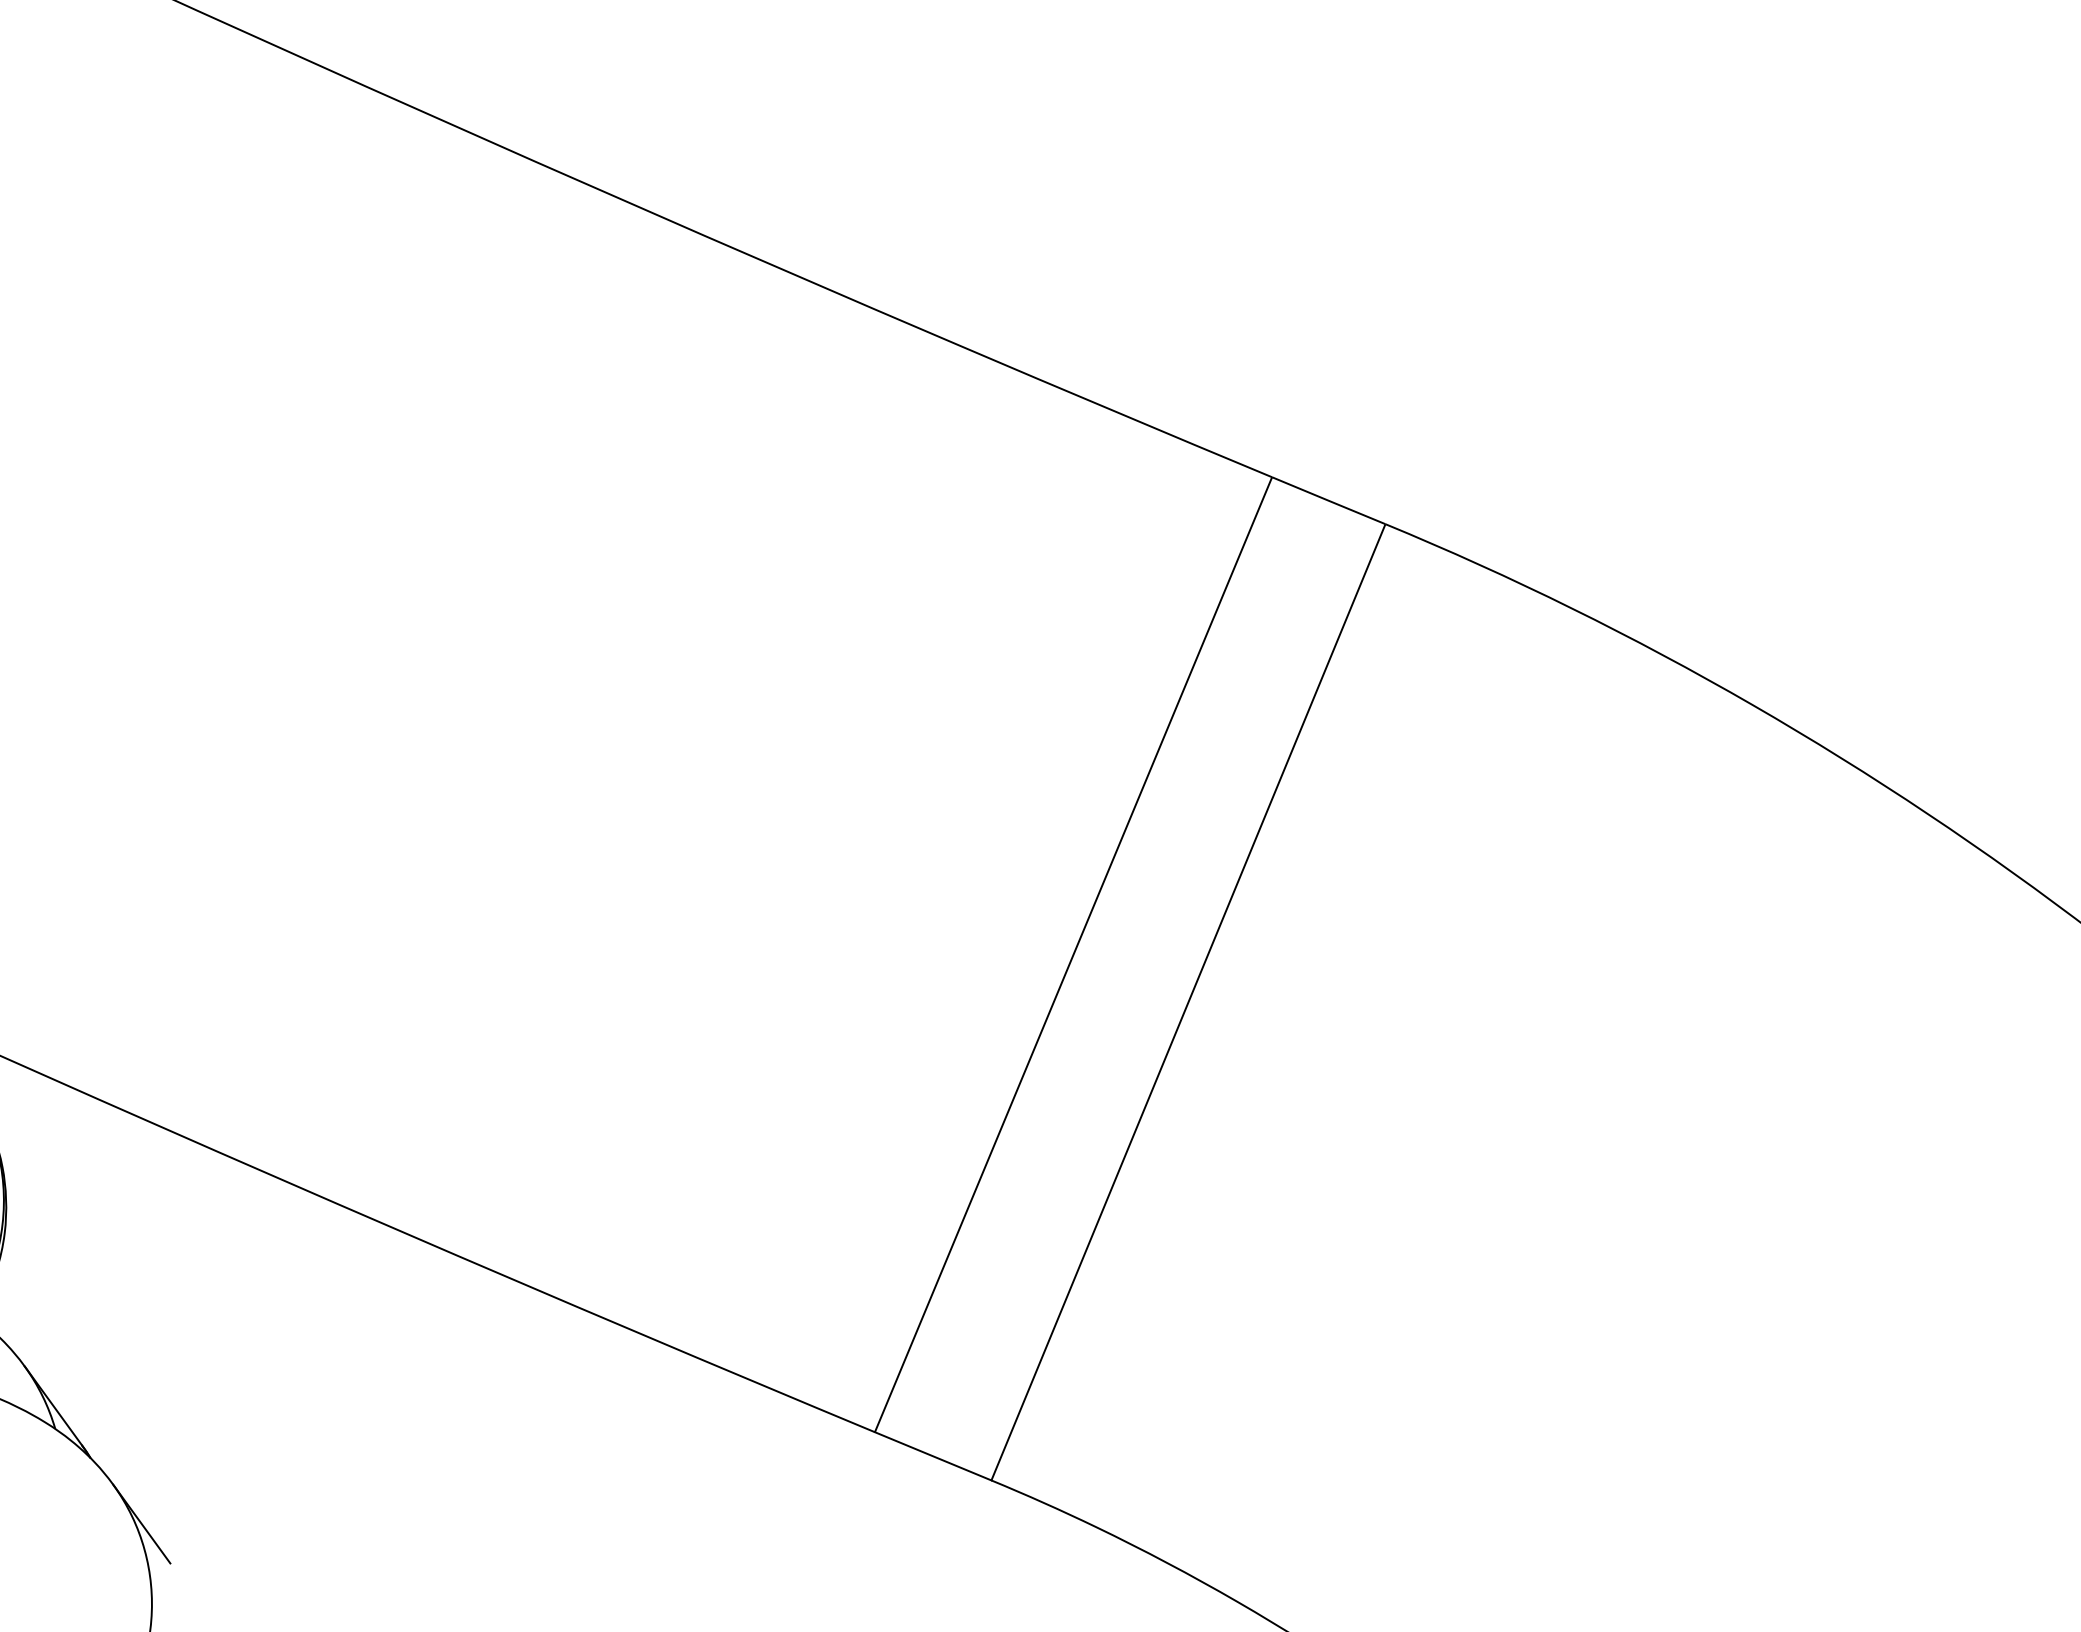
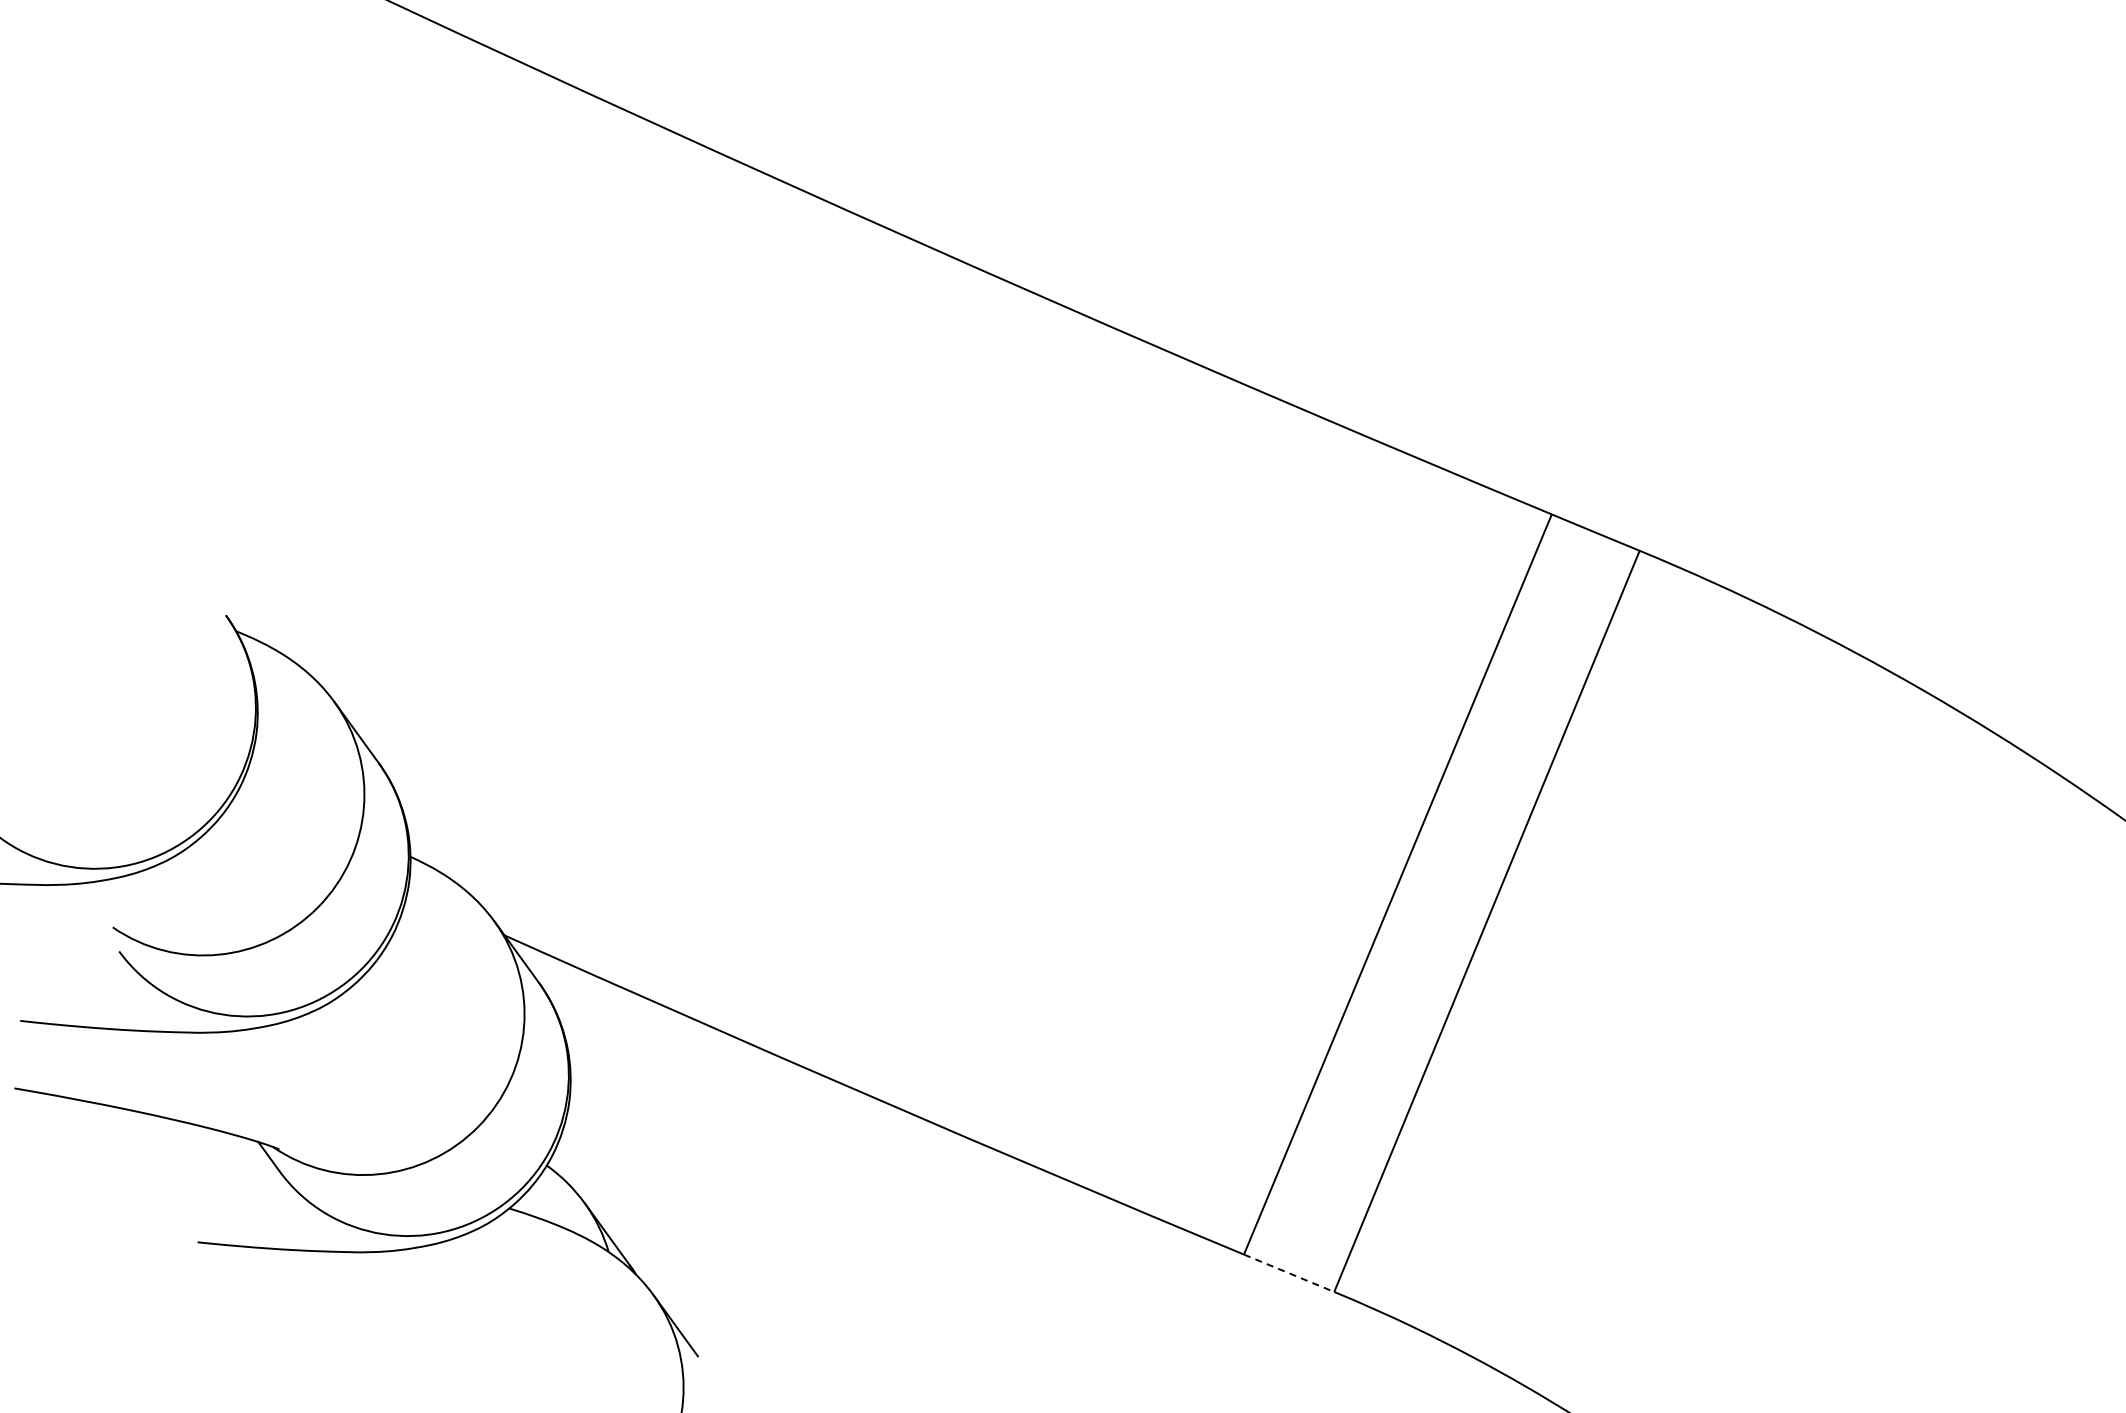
line: (933, 1456) -> (1289, 1273), solid -> dashed

